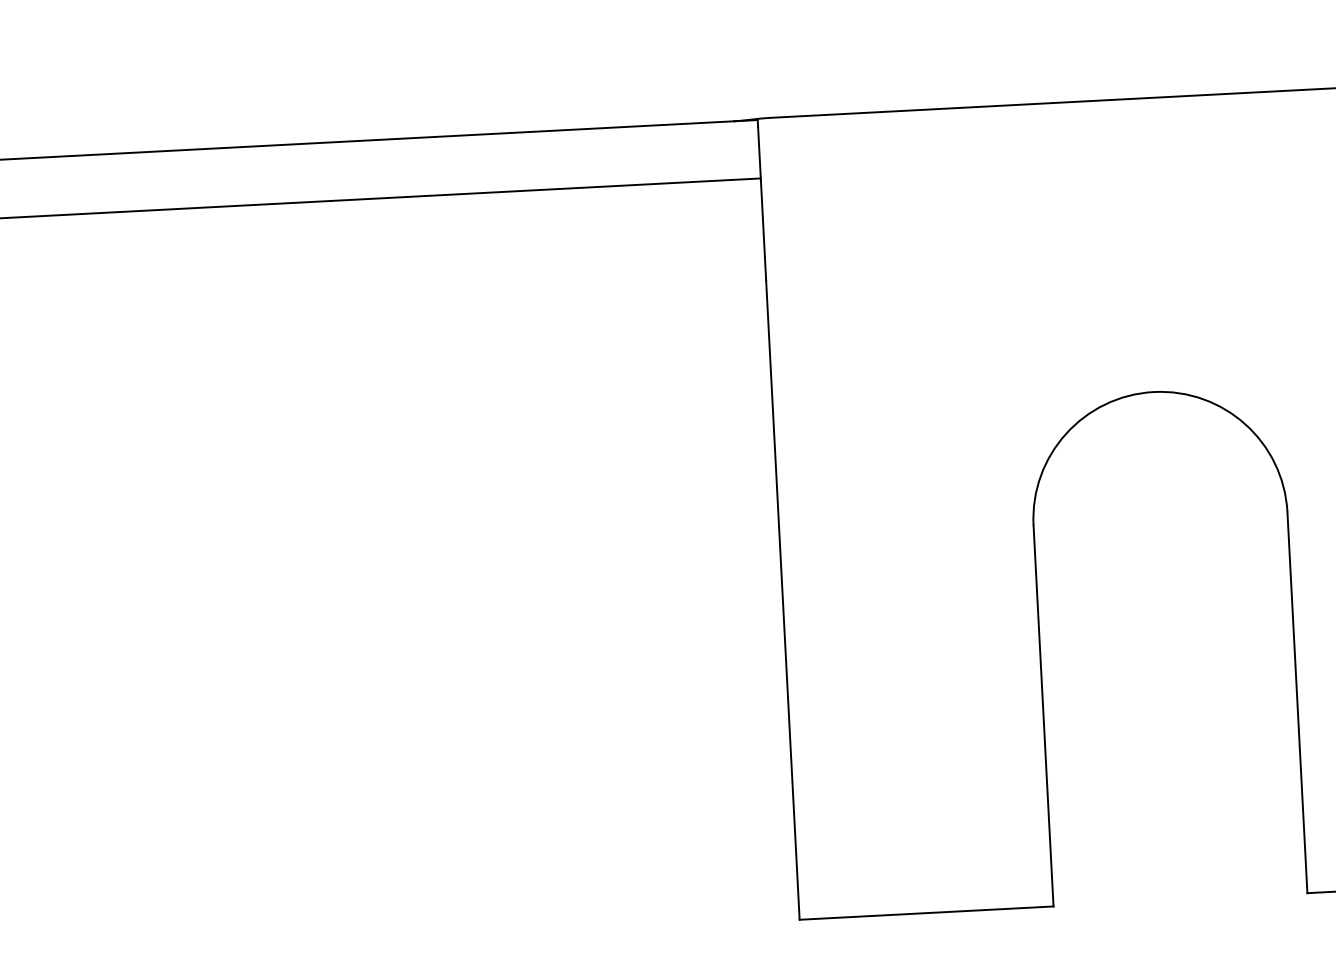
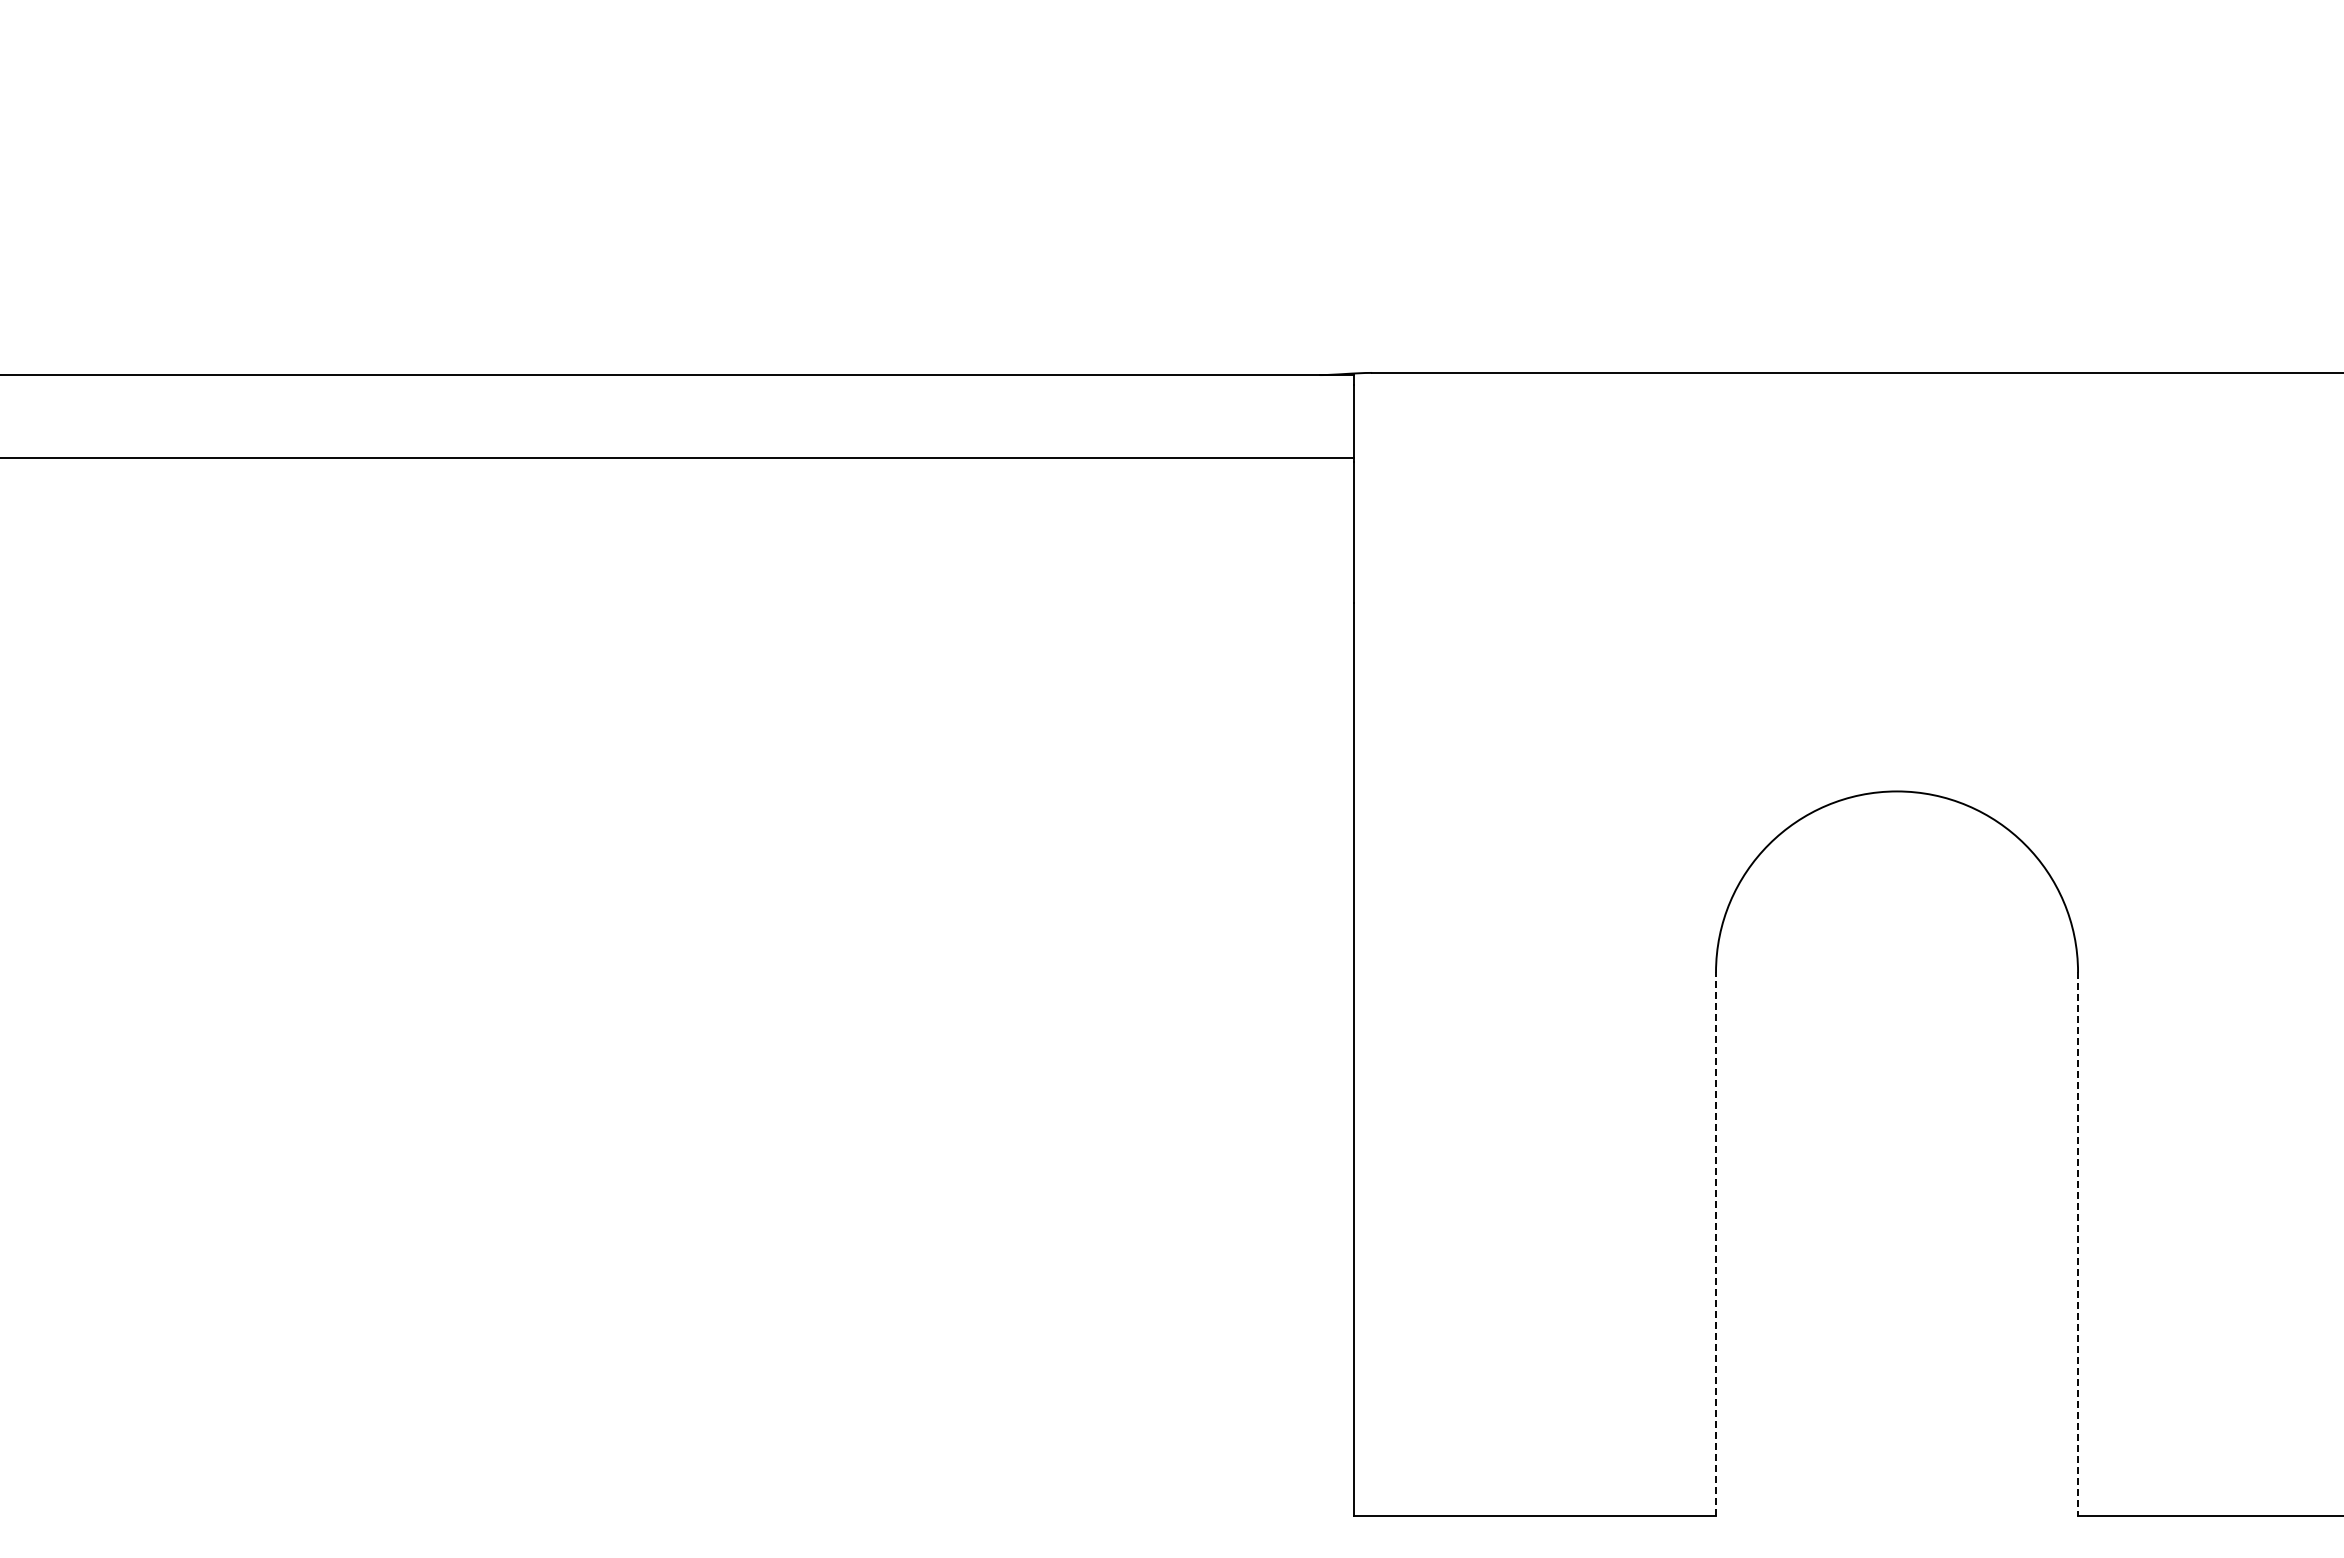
line: (1297, 703) -> (2078, 1244), solid -> dashed
line: (1043, 716) -> (1716, 1244), solid -> dashed

